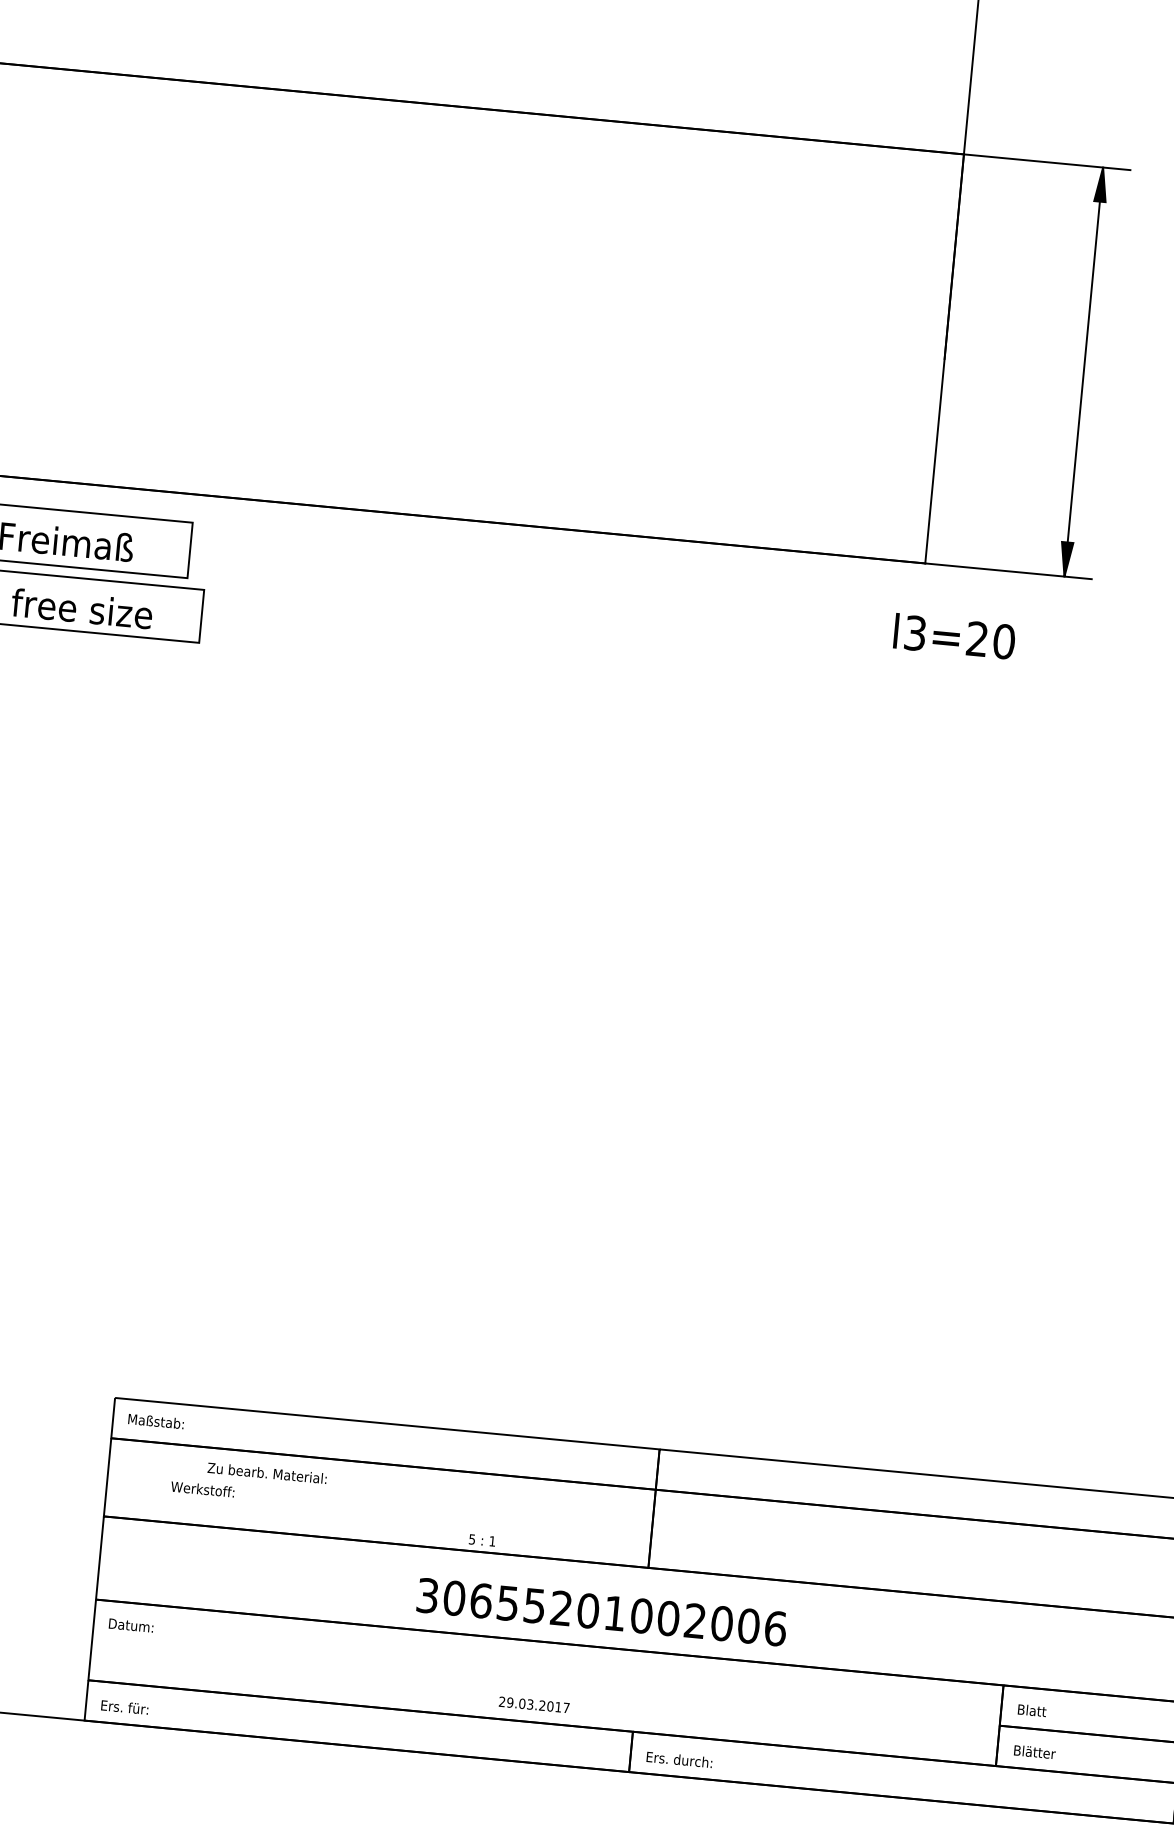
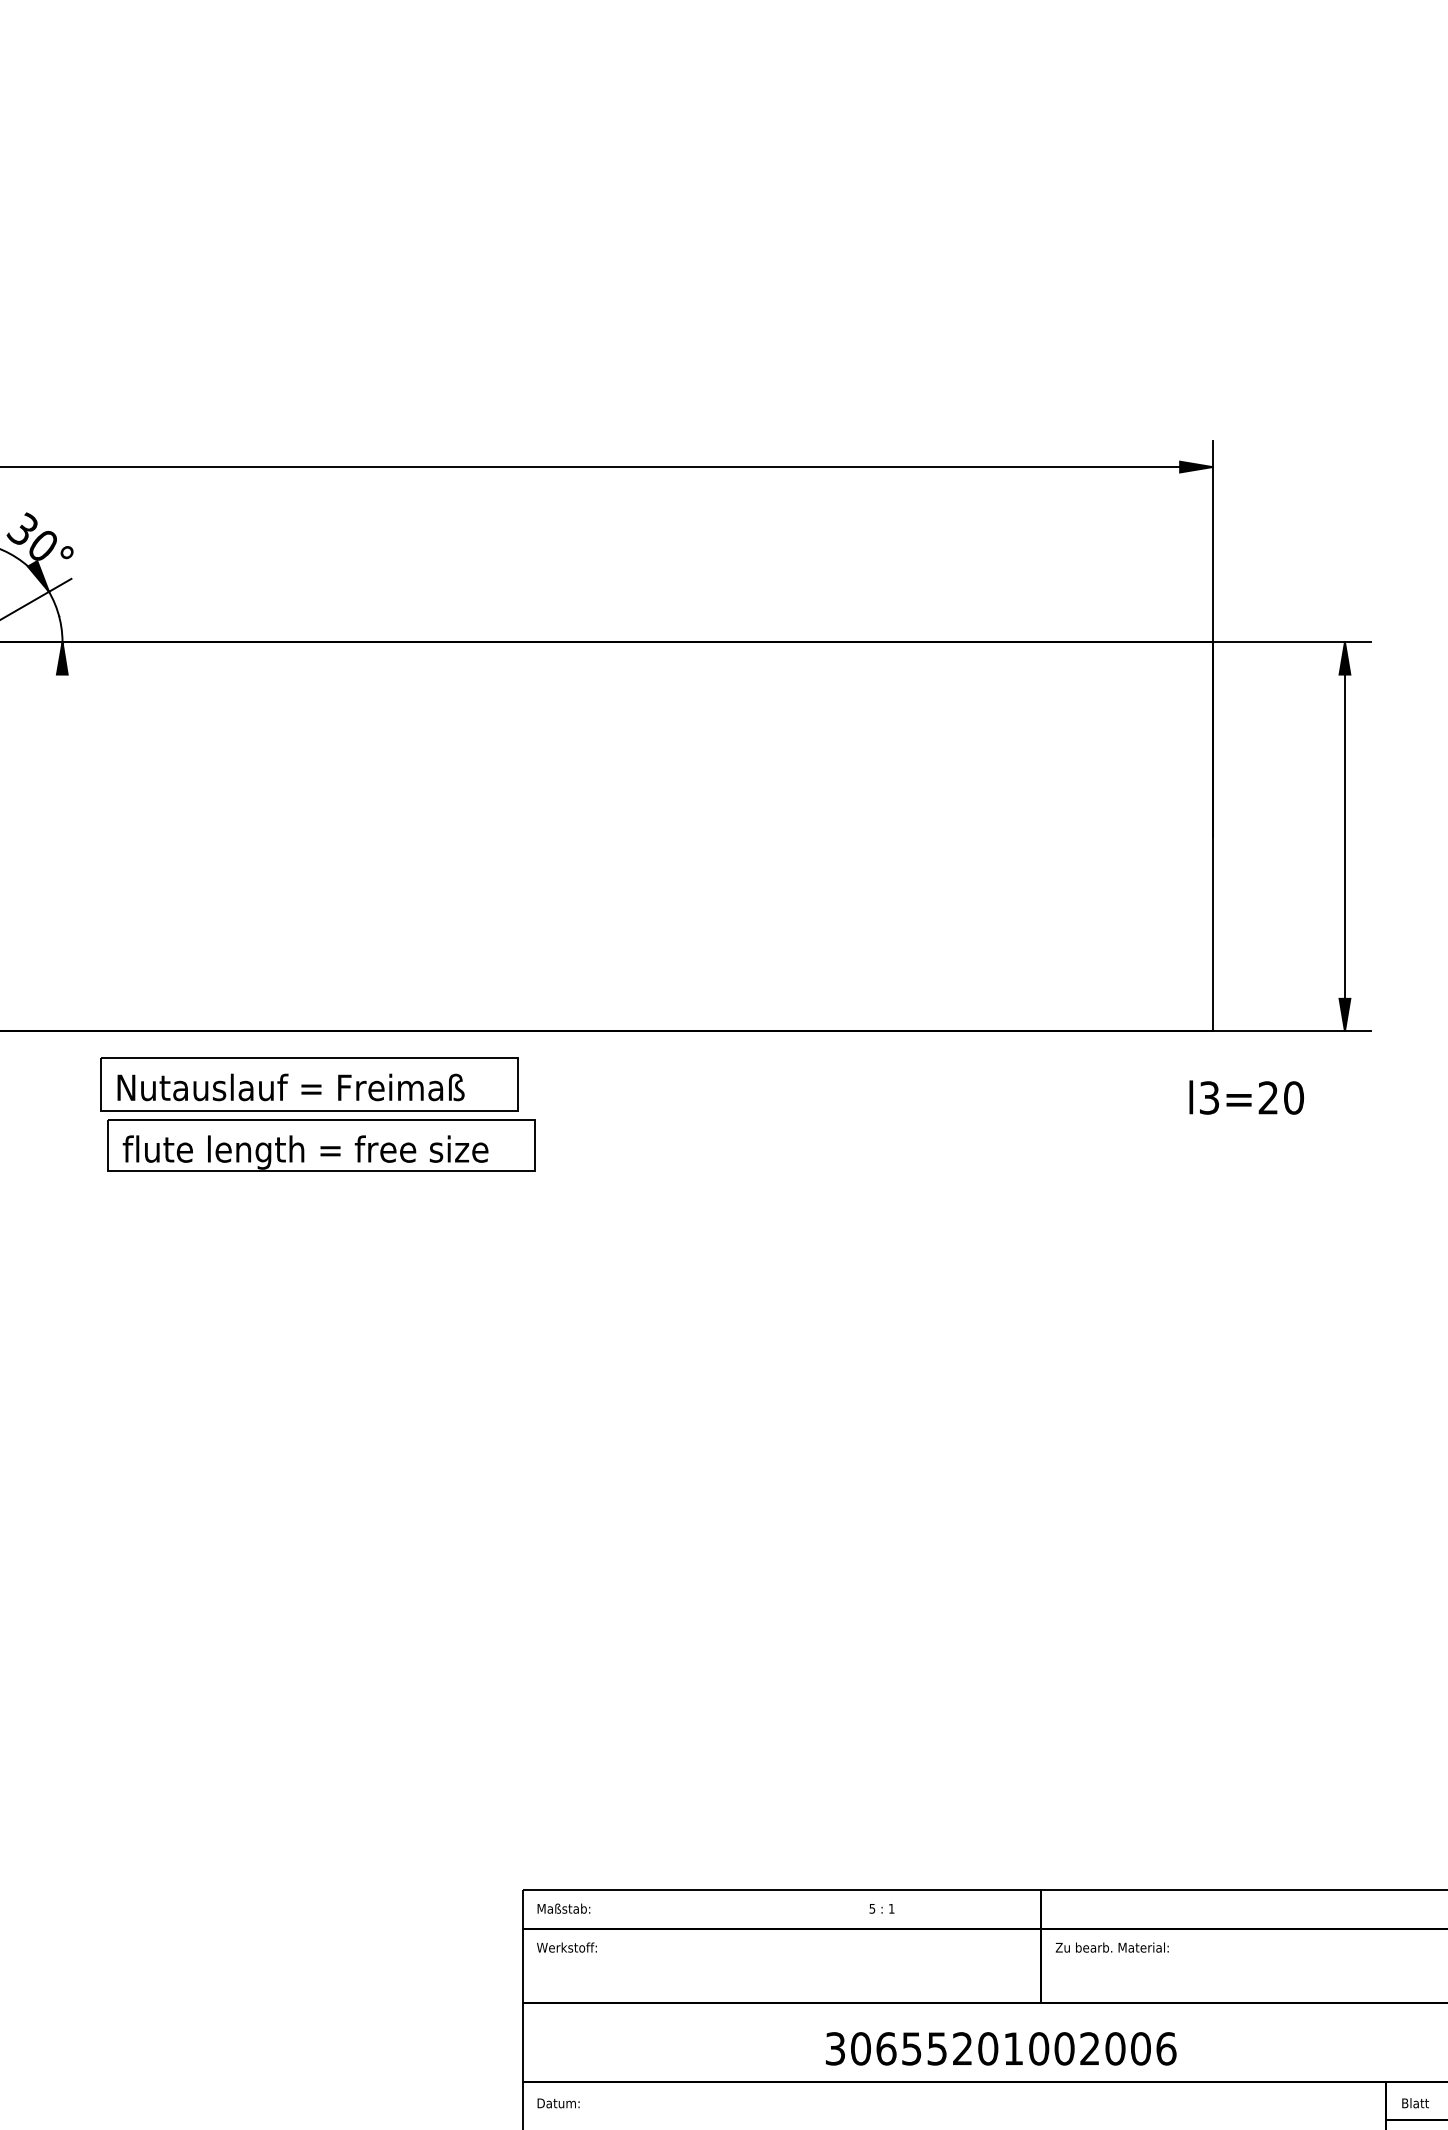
text: (266, 1473) -> (1111, 1947), moved
text: (202, 1489) -> (566, 1947), moved
text: (481, 1540) -> (881, 1908), moved

